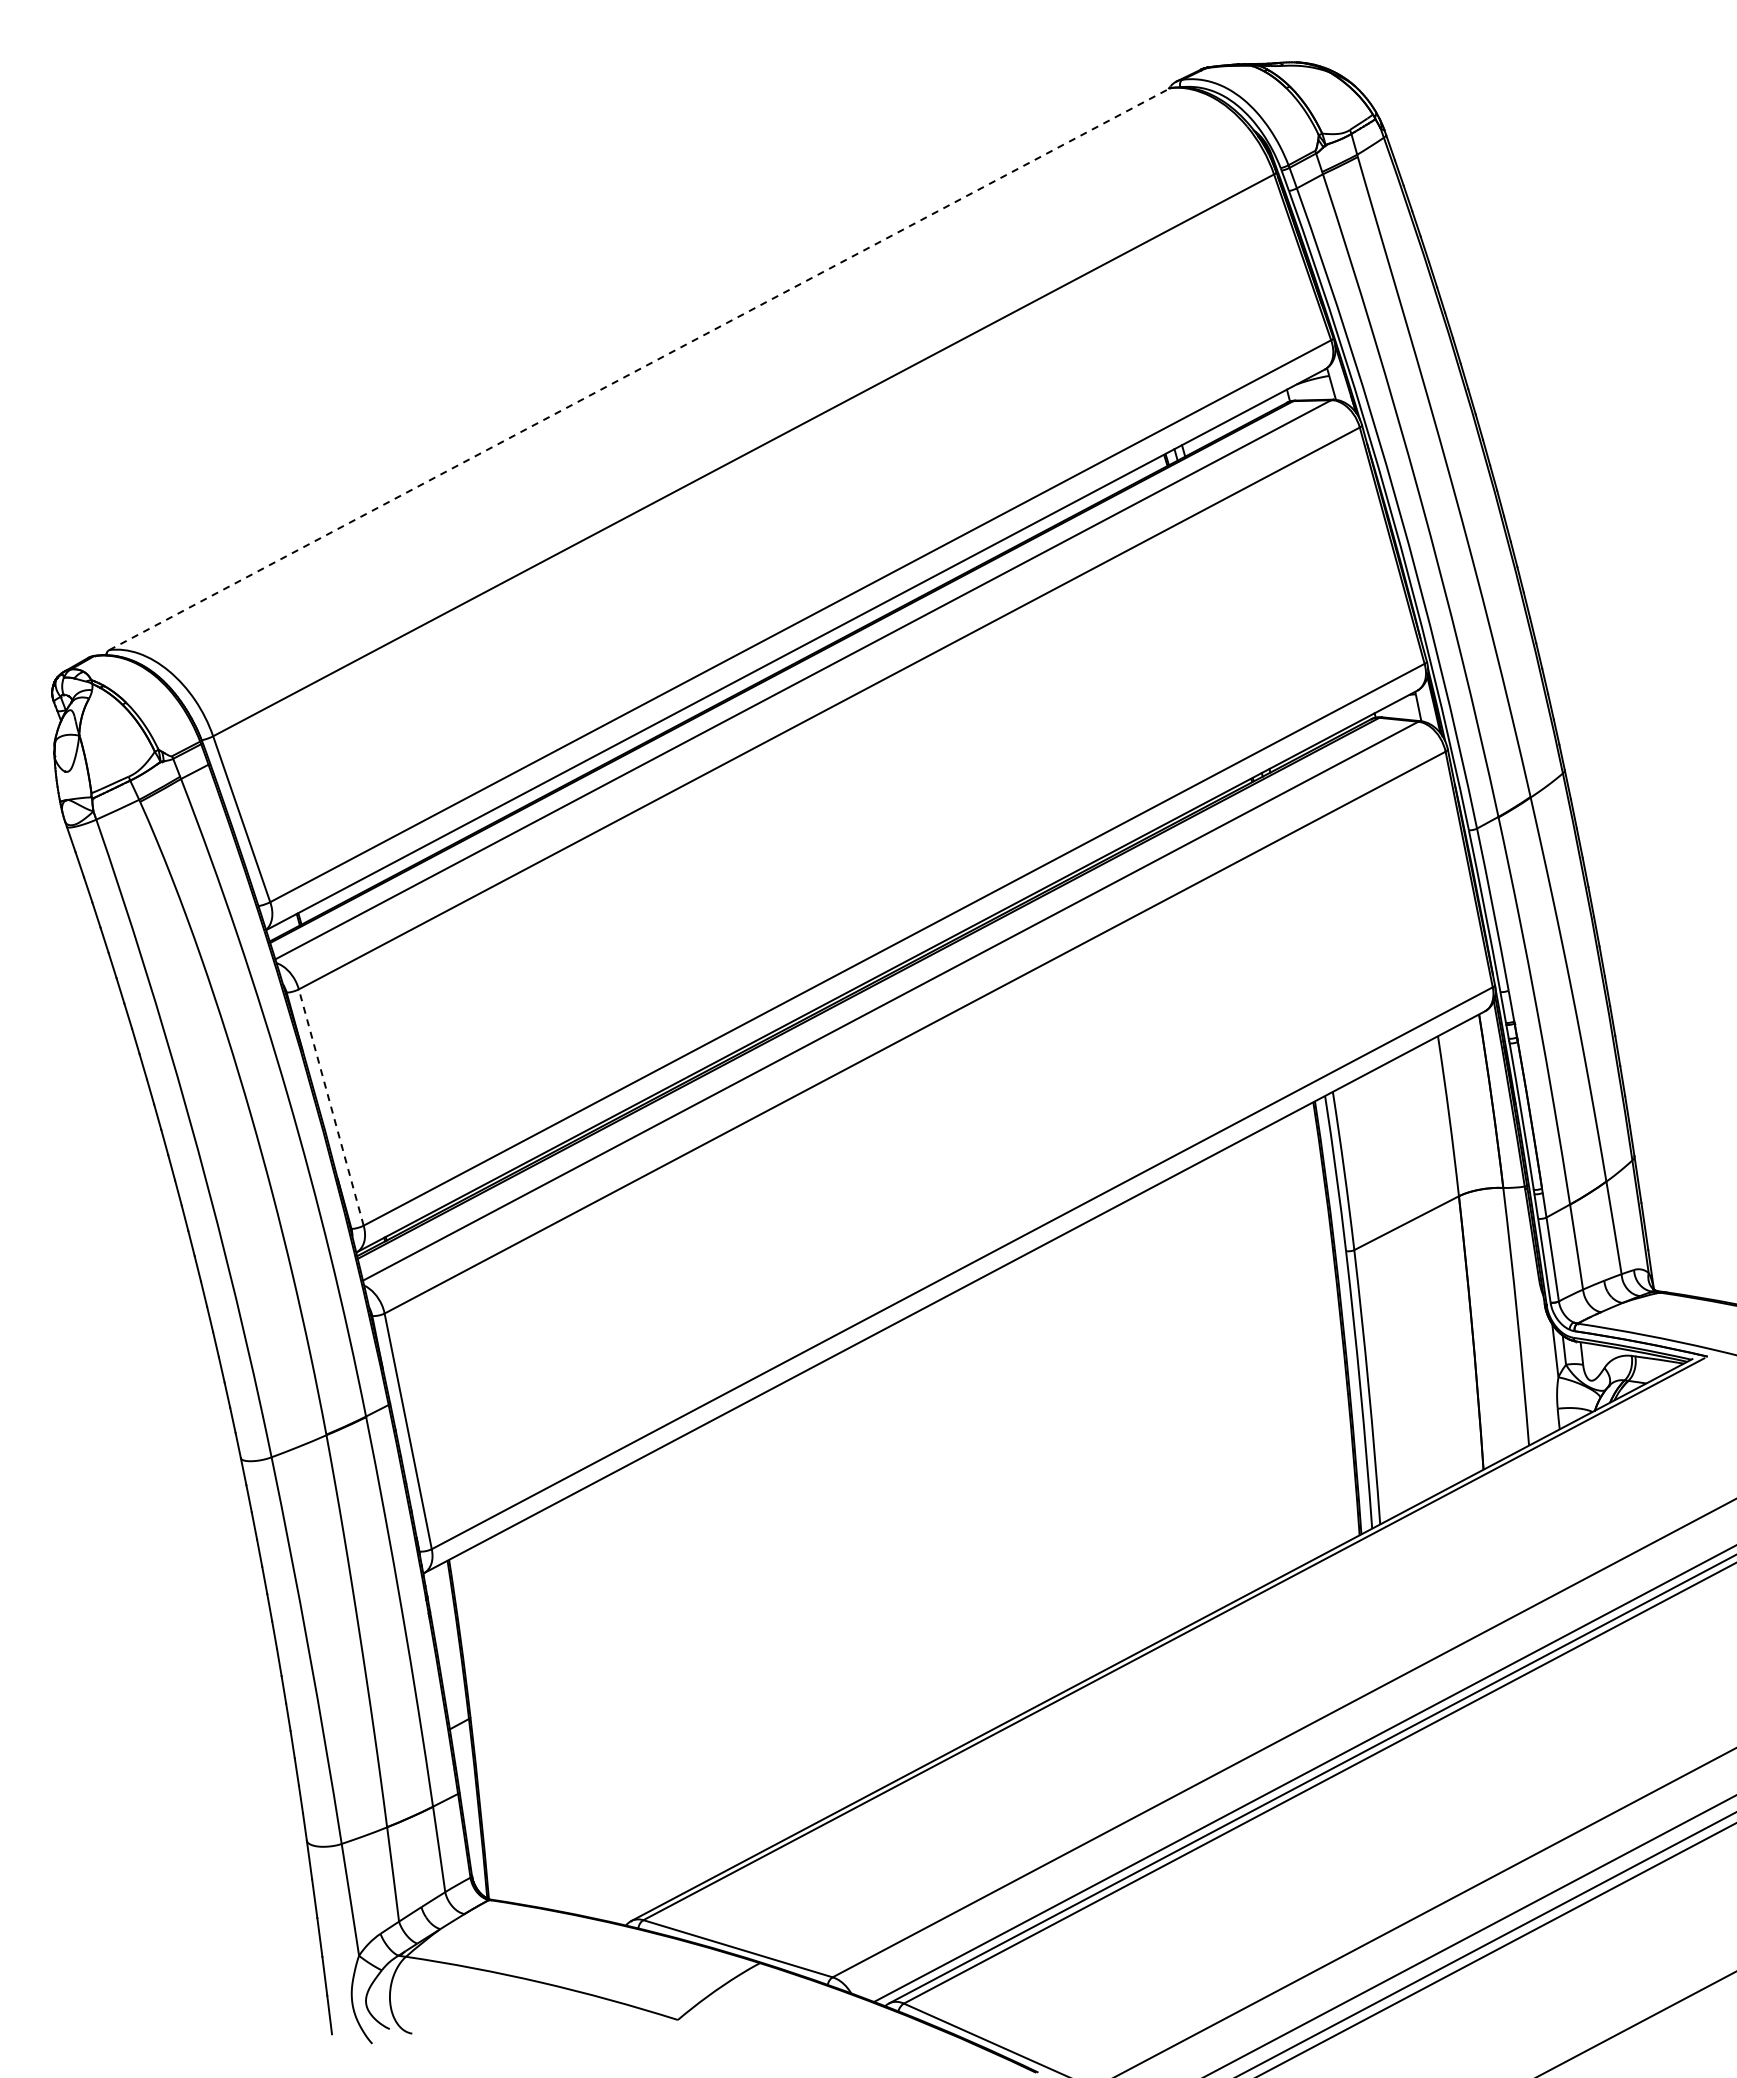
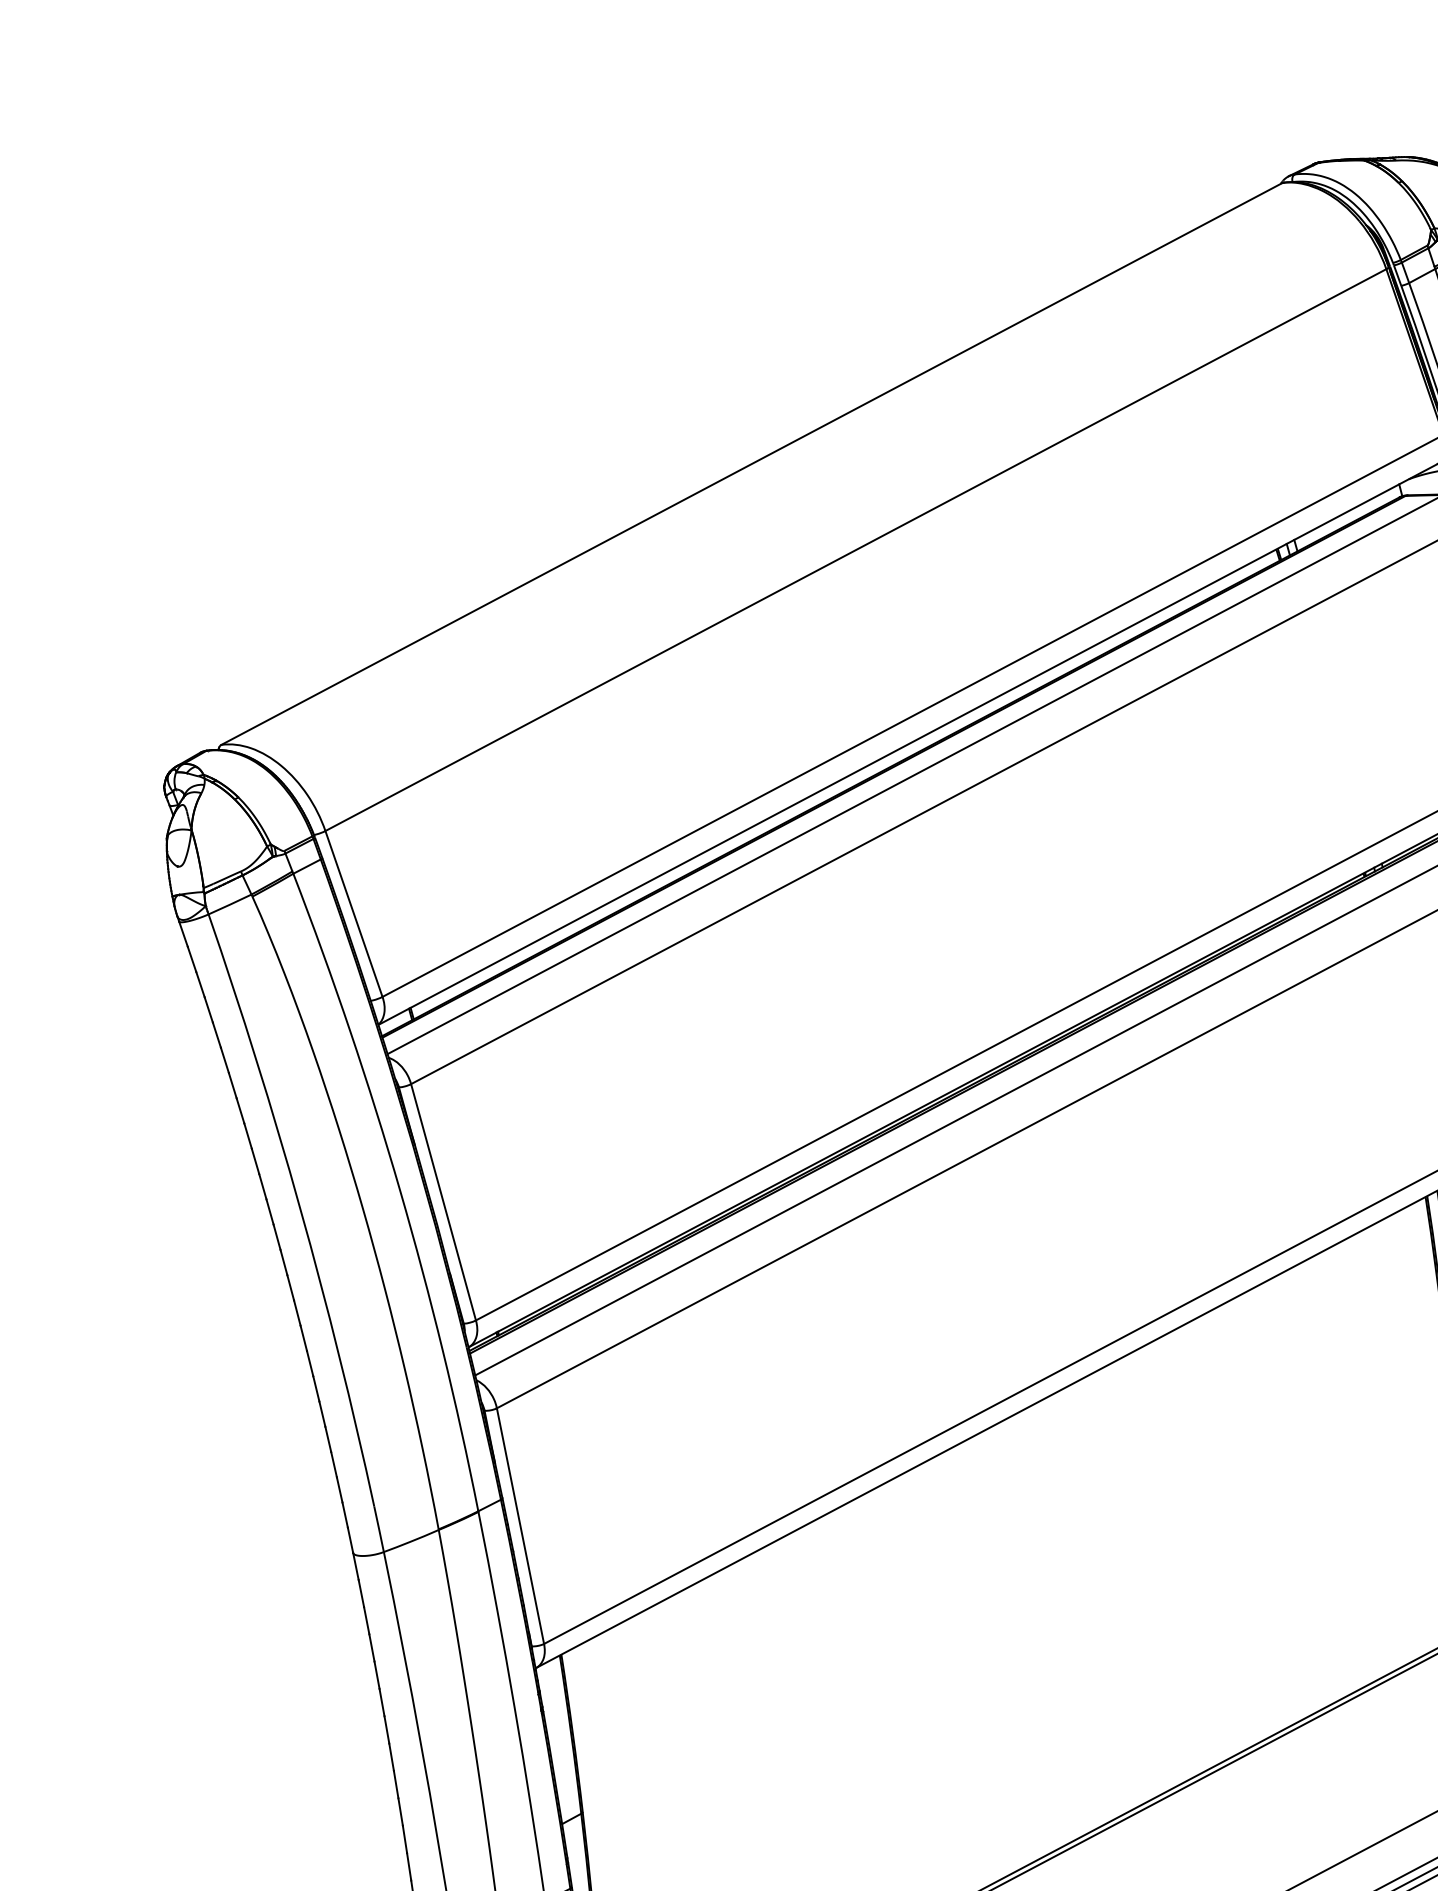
line: (639, 369) -> (751, 464), dashed -> solid
line: (331, 1107) -> (443, 1202), dashed -> solid

